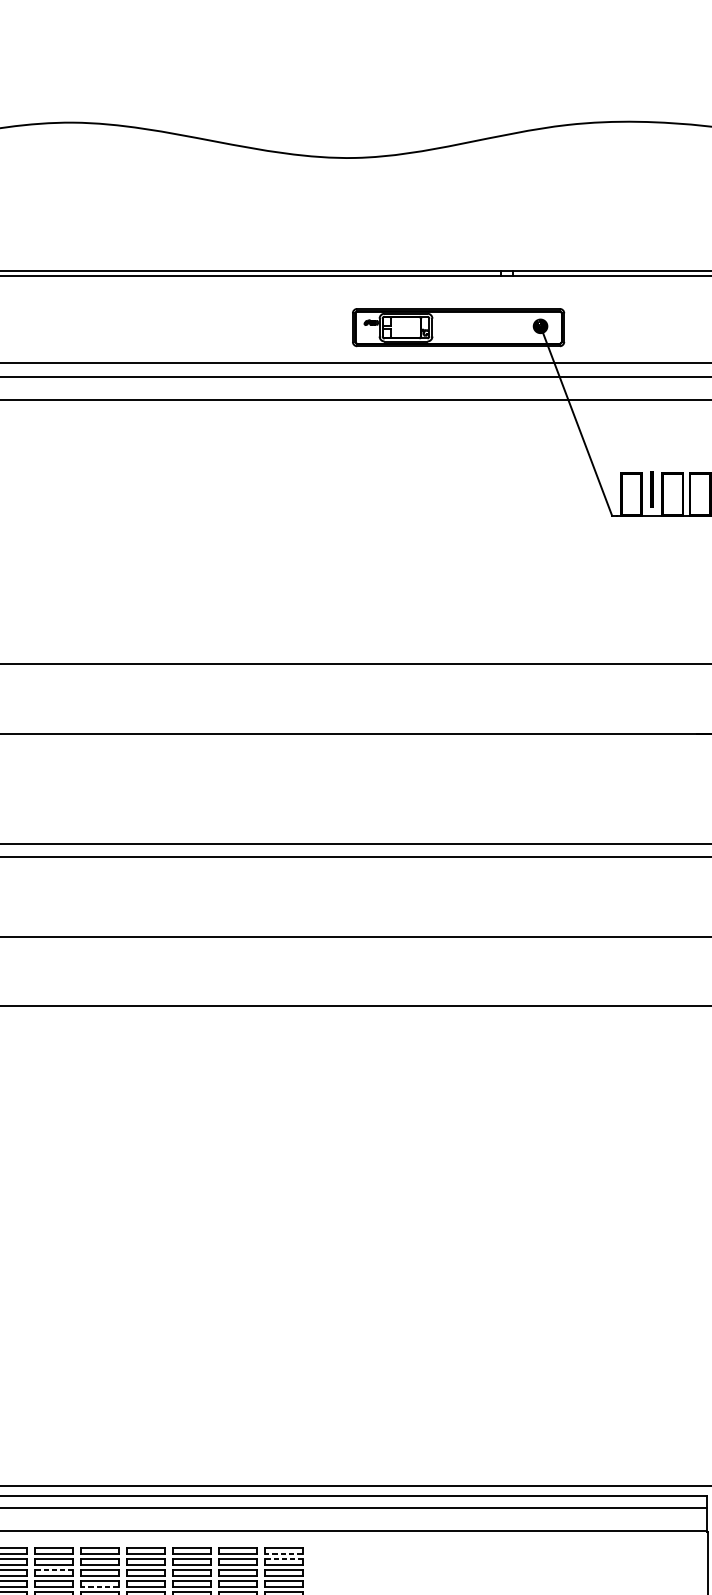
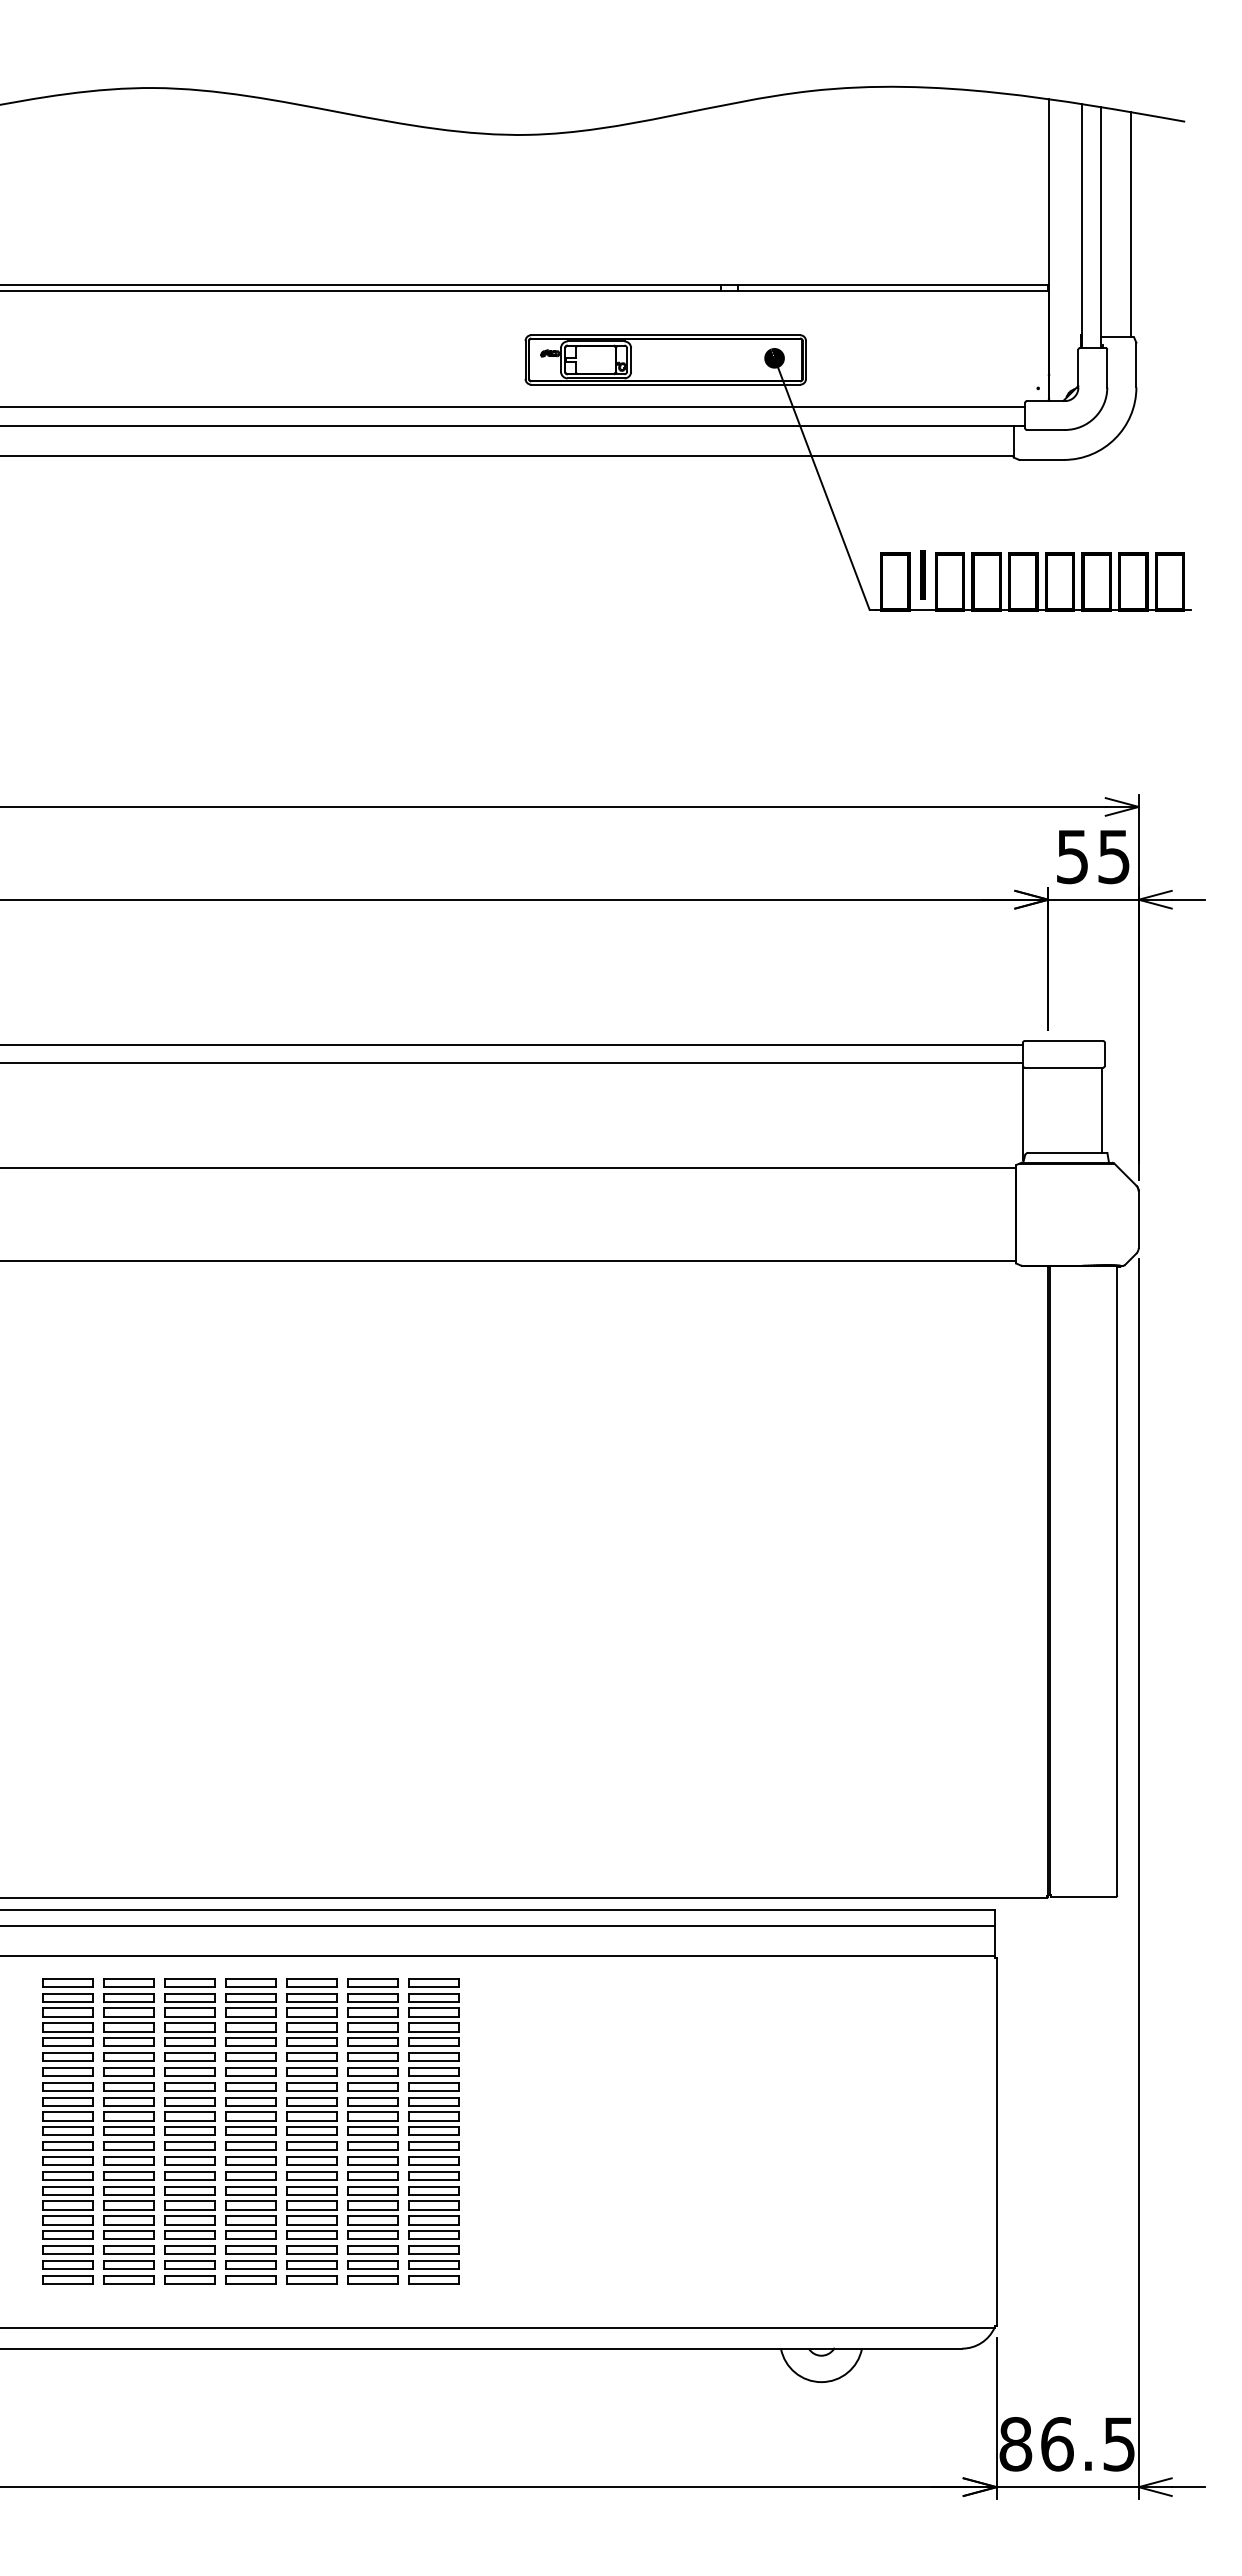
line: (284, 1554) -> (434, 1987), dashed -> solid
line: (284, 1558) -> (434, 1993), dashed -> solid
line: (53, 1569) -> (128, 2008), dashed -> solid
line: (99, 1587) -> (189, 2031), dashed -> solid

